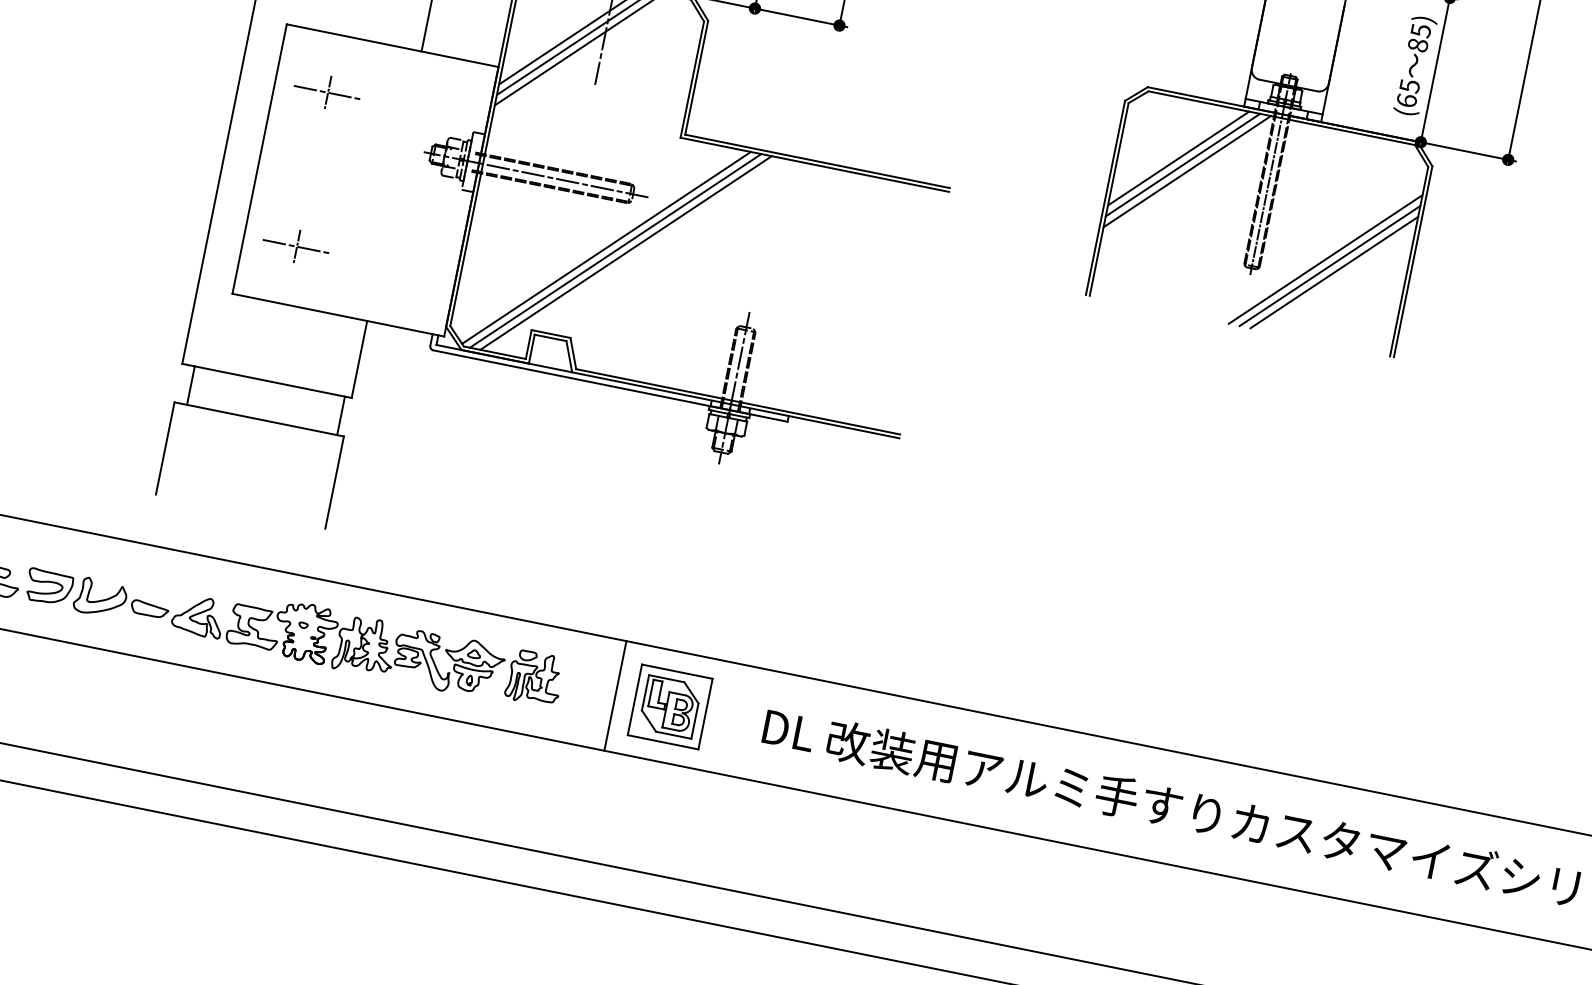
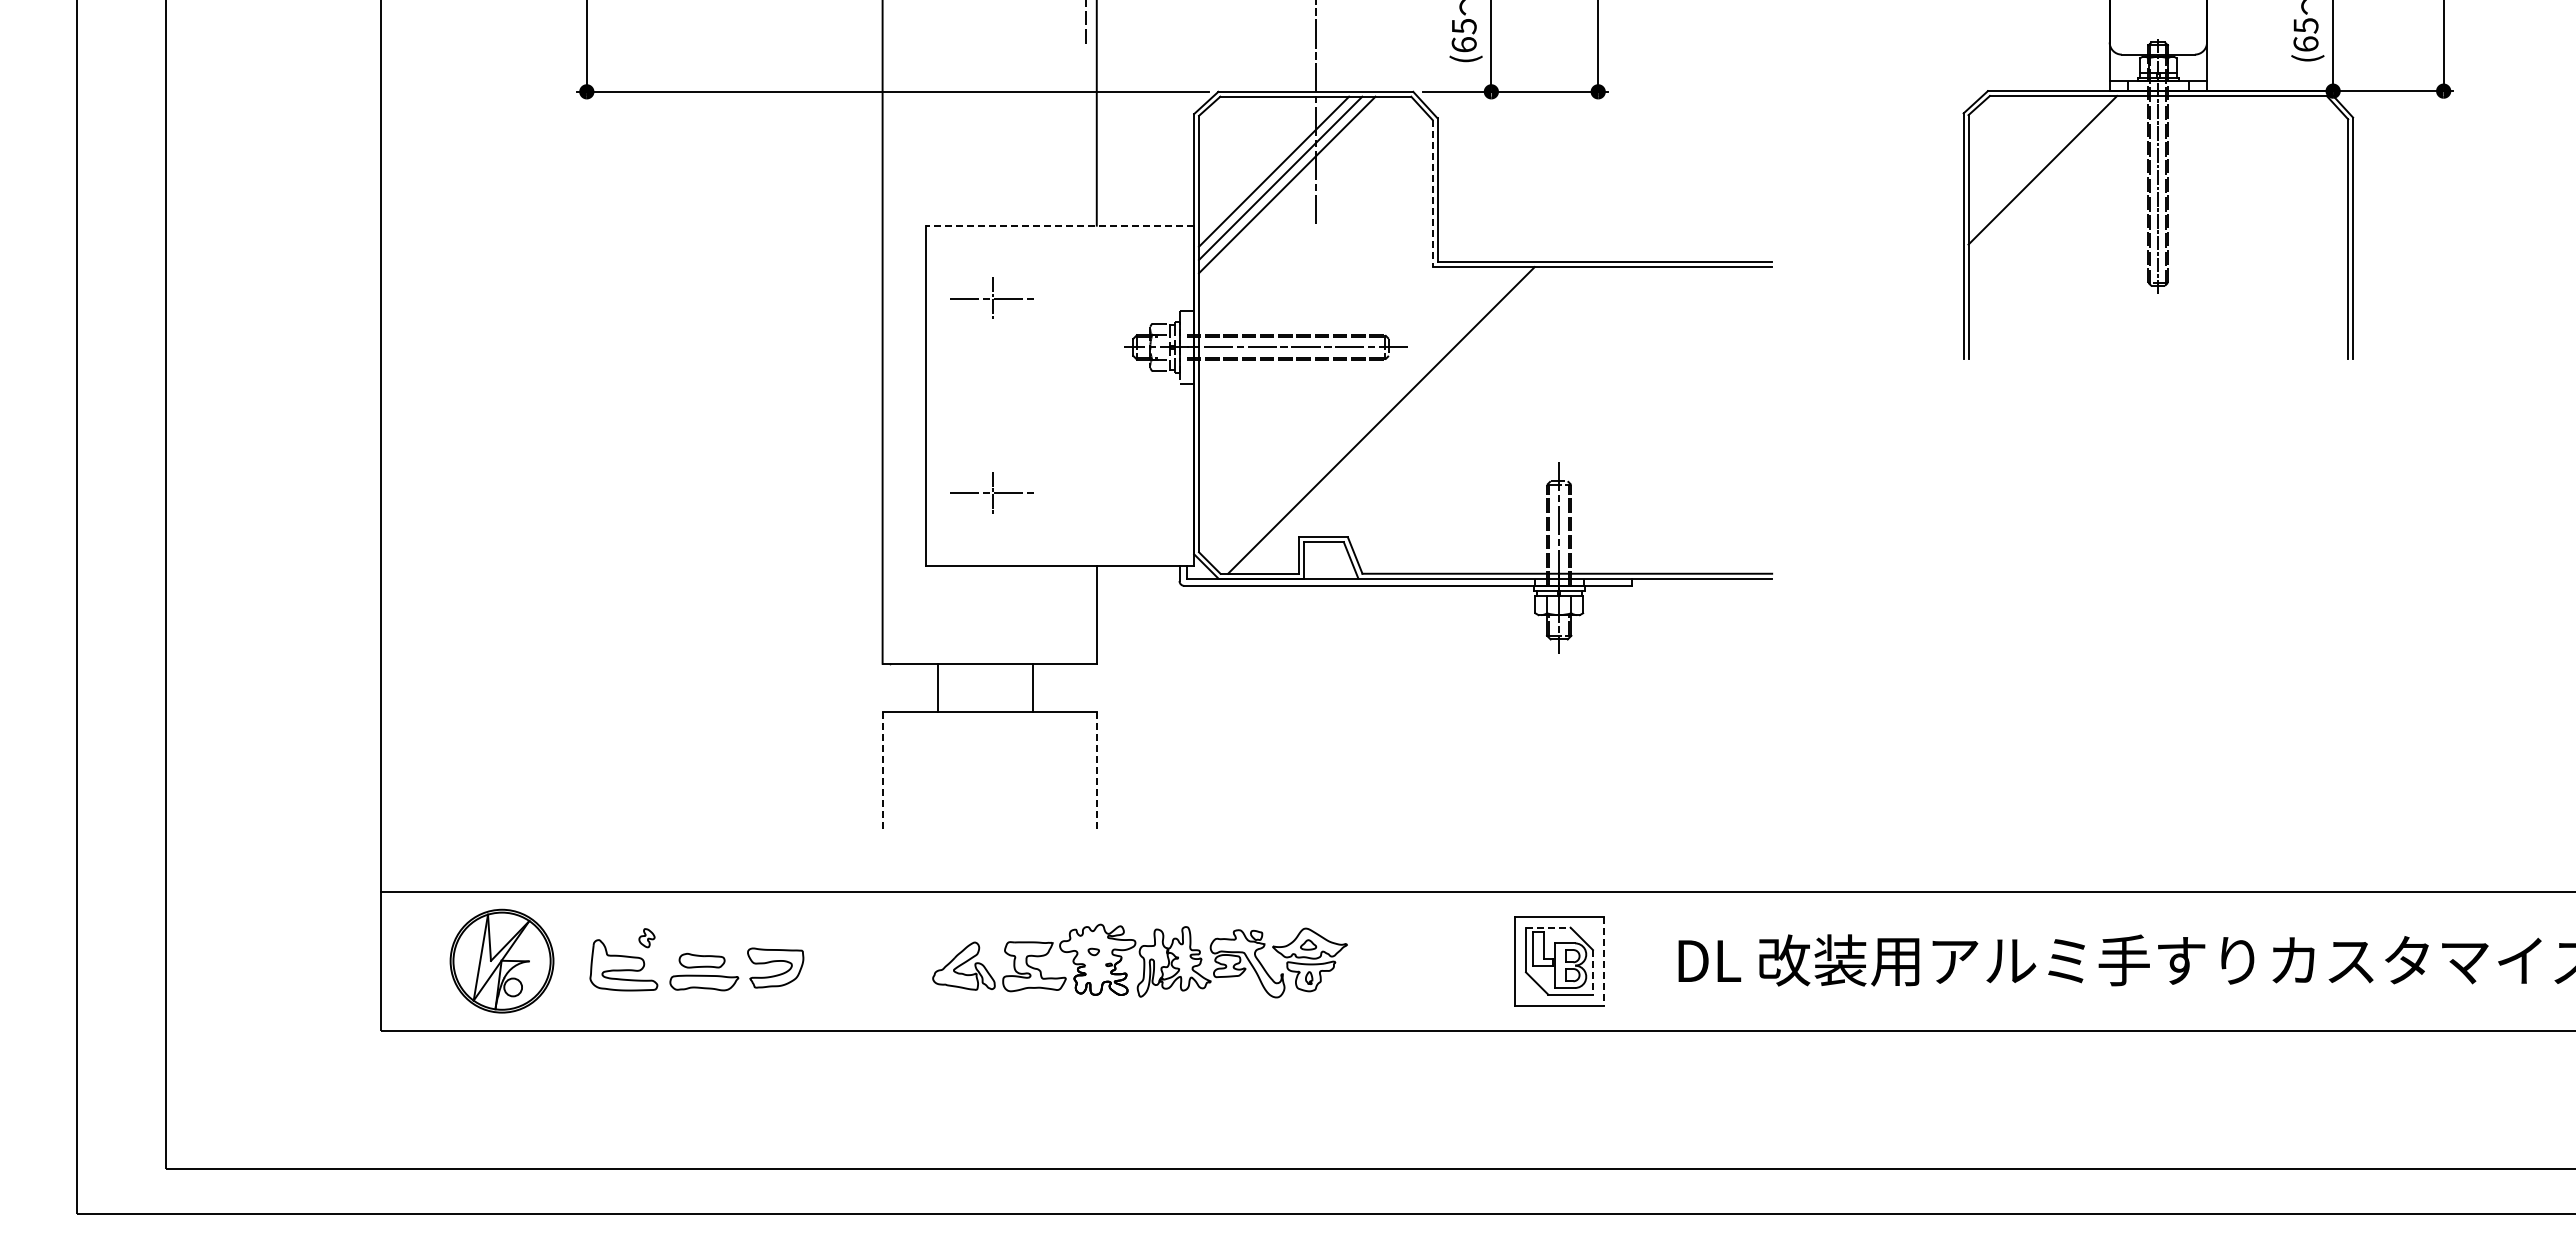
line: (392, 45) -> (1060, 225), solid -> dashed
line: (692, 79) -> (1432, 193), solid -> dashed
line: (1182, 165) -> (2049, 177), removed
line: (1187, 171) -> (2056, 184), removed
line: (606, 247) -> (1369, 418), removed
line: (625, 253) -> (1394, 420), removed
line: (1325, 259) -> (2246, 256), removed
line: (1330, 265) -> (2253, 263), removed
line: (1333, 272) -> (2259, 270), removed
line: (191, 385) -> (938, 687), moved
line: (341, 415) -> (1033, 687), moved
line: (165, 448) -> (882, 771), solid -> dashed
line: (334, 483) -> (1096, 771), solid -> dashed
part: (121, 601) -> (867, 967), removed
part: (534, 678) -> (1387, 959), removed
line: (666, 678) -> (1548, 927), solid -> dashed
line: (615, 695) -> (1490, 960), removed
line: (705, 714) -> (1604, 961), solid -> dashed
line: (694, 721) -> (1592, 972), solid -> dashed

